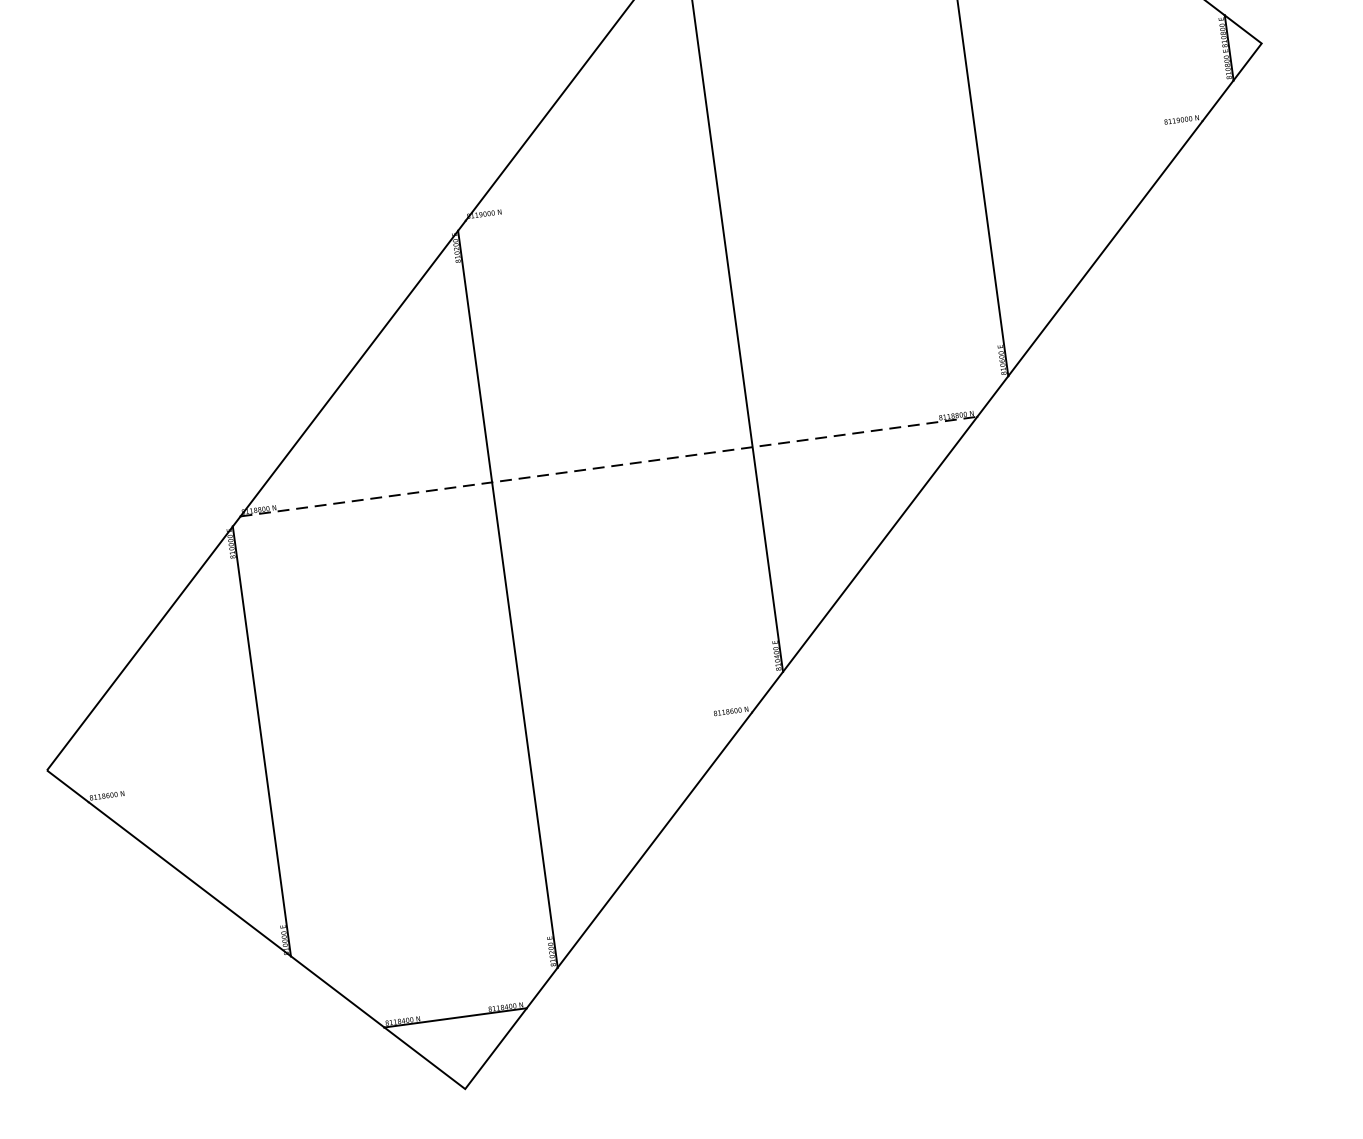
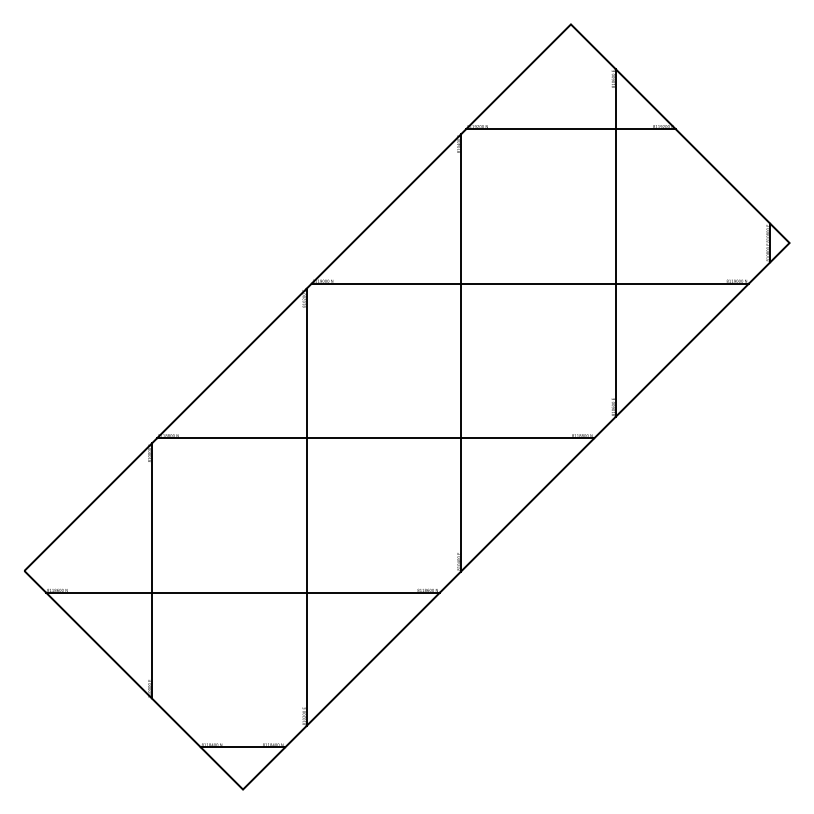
line: (834, 170) -> (530, 283), added
line: (608, 467) -> (375, 438), dashed -> solid
line: (419, 757) -> (242, 592), added

